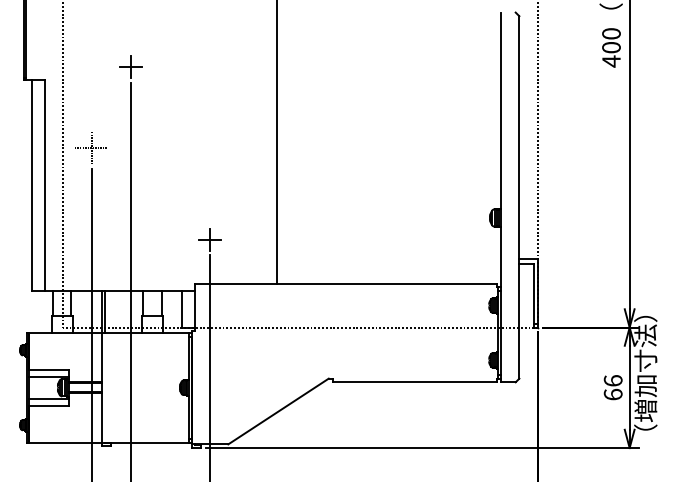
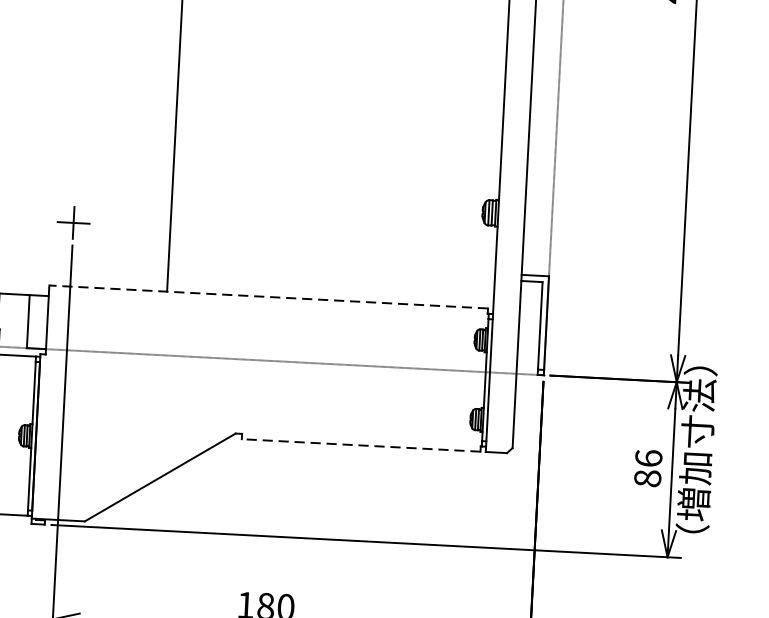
line: (346, 283) -> (268, 296), solid -> dashed
line: (414, 382) -> (360, 445), solid -> dashed
text: (612, 394) -> (646, 478), 66 -> 86

